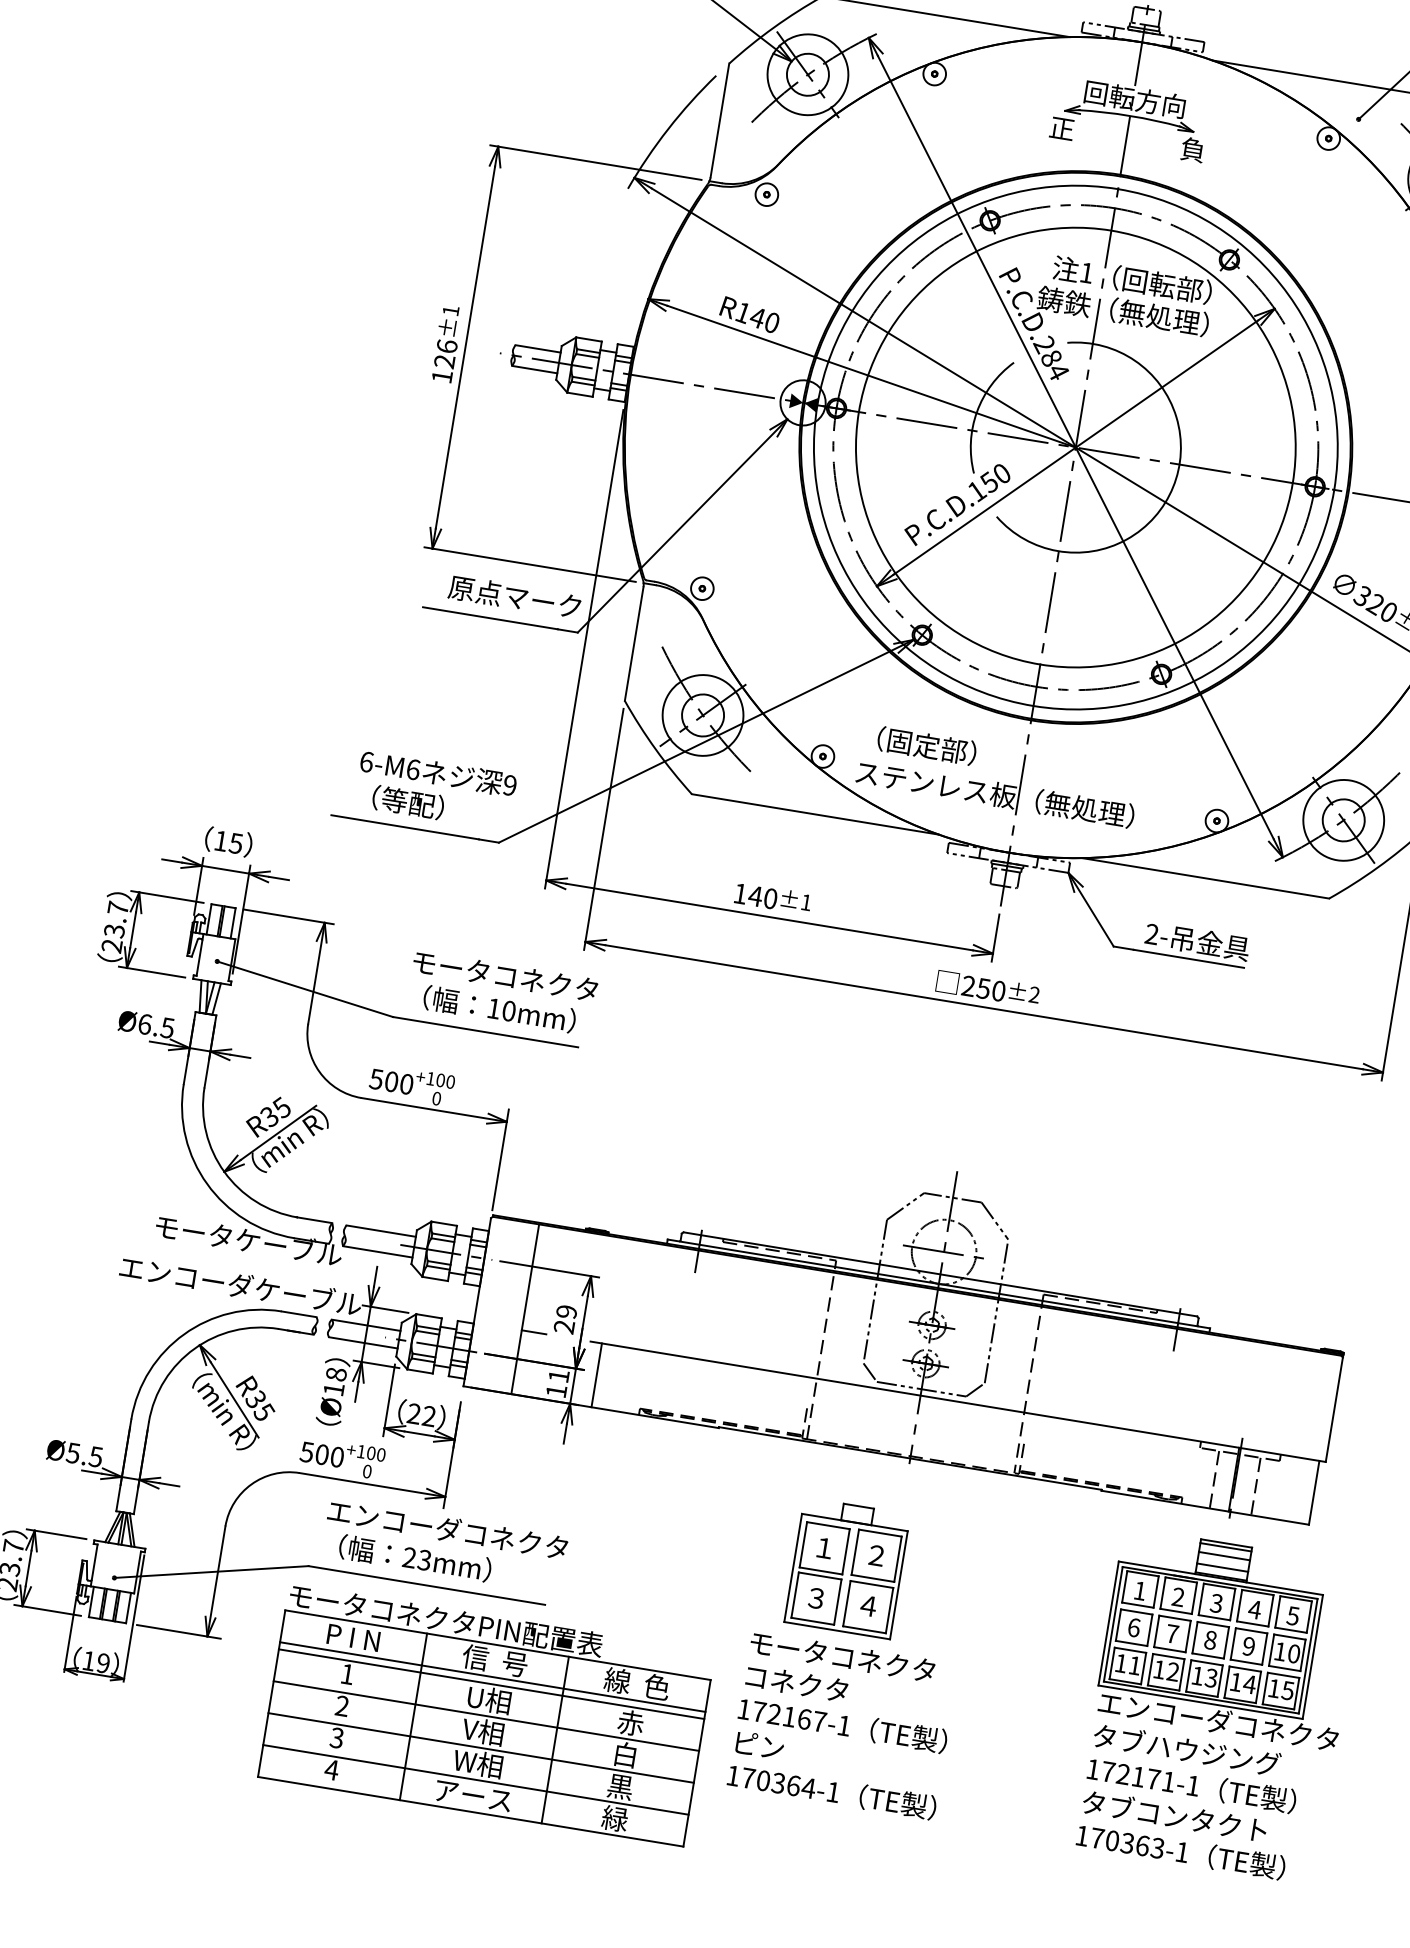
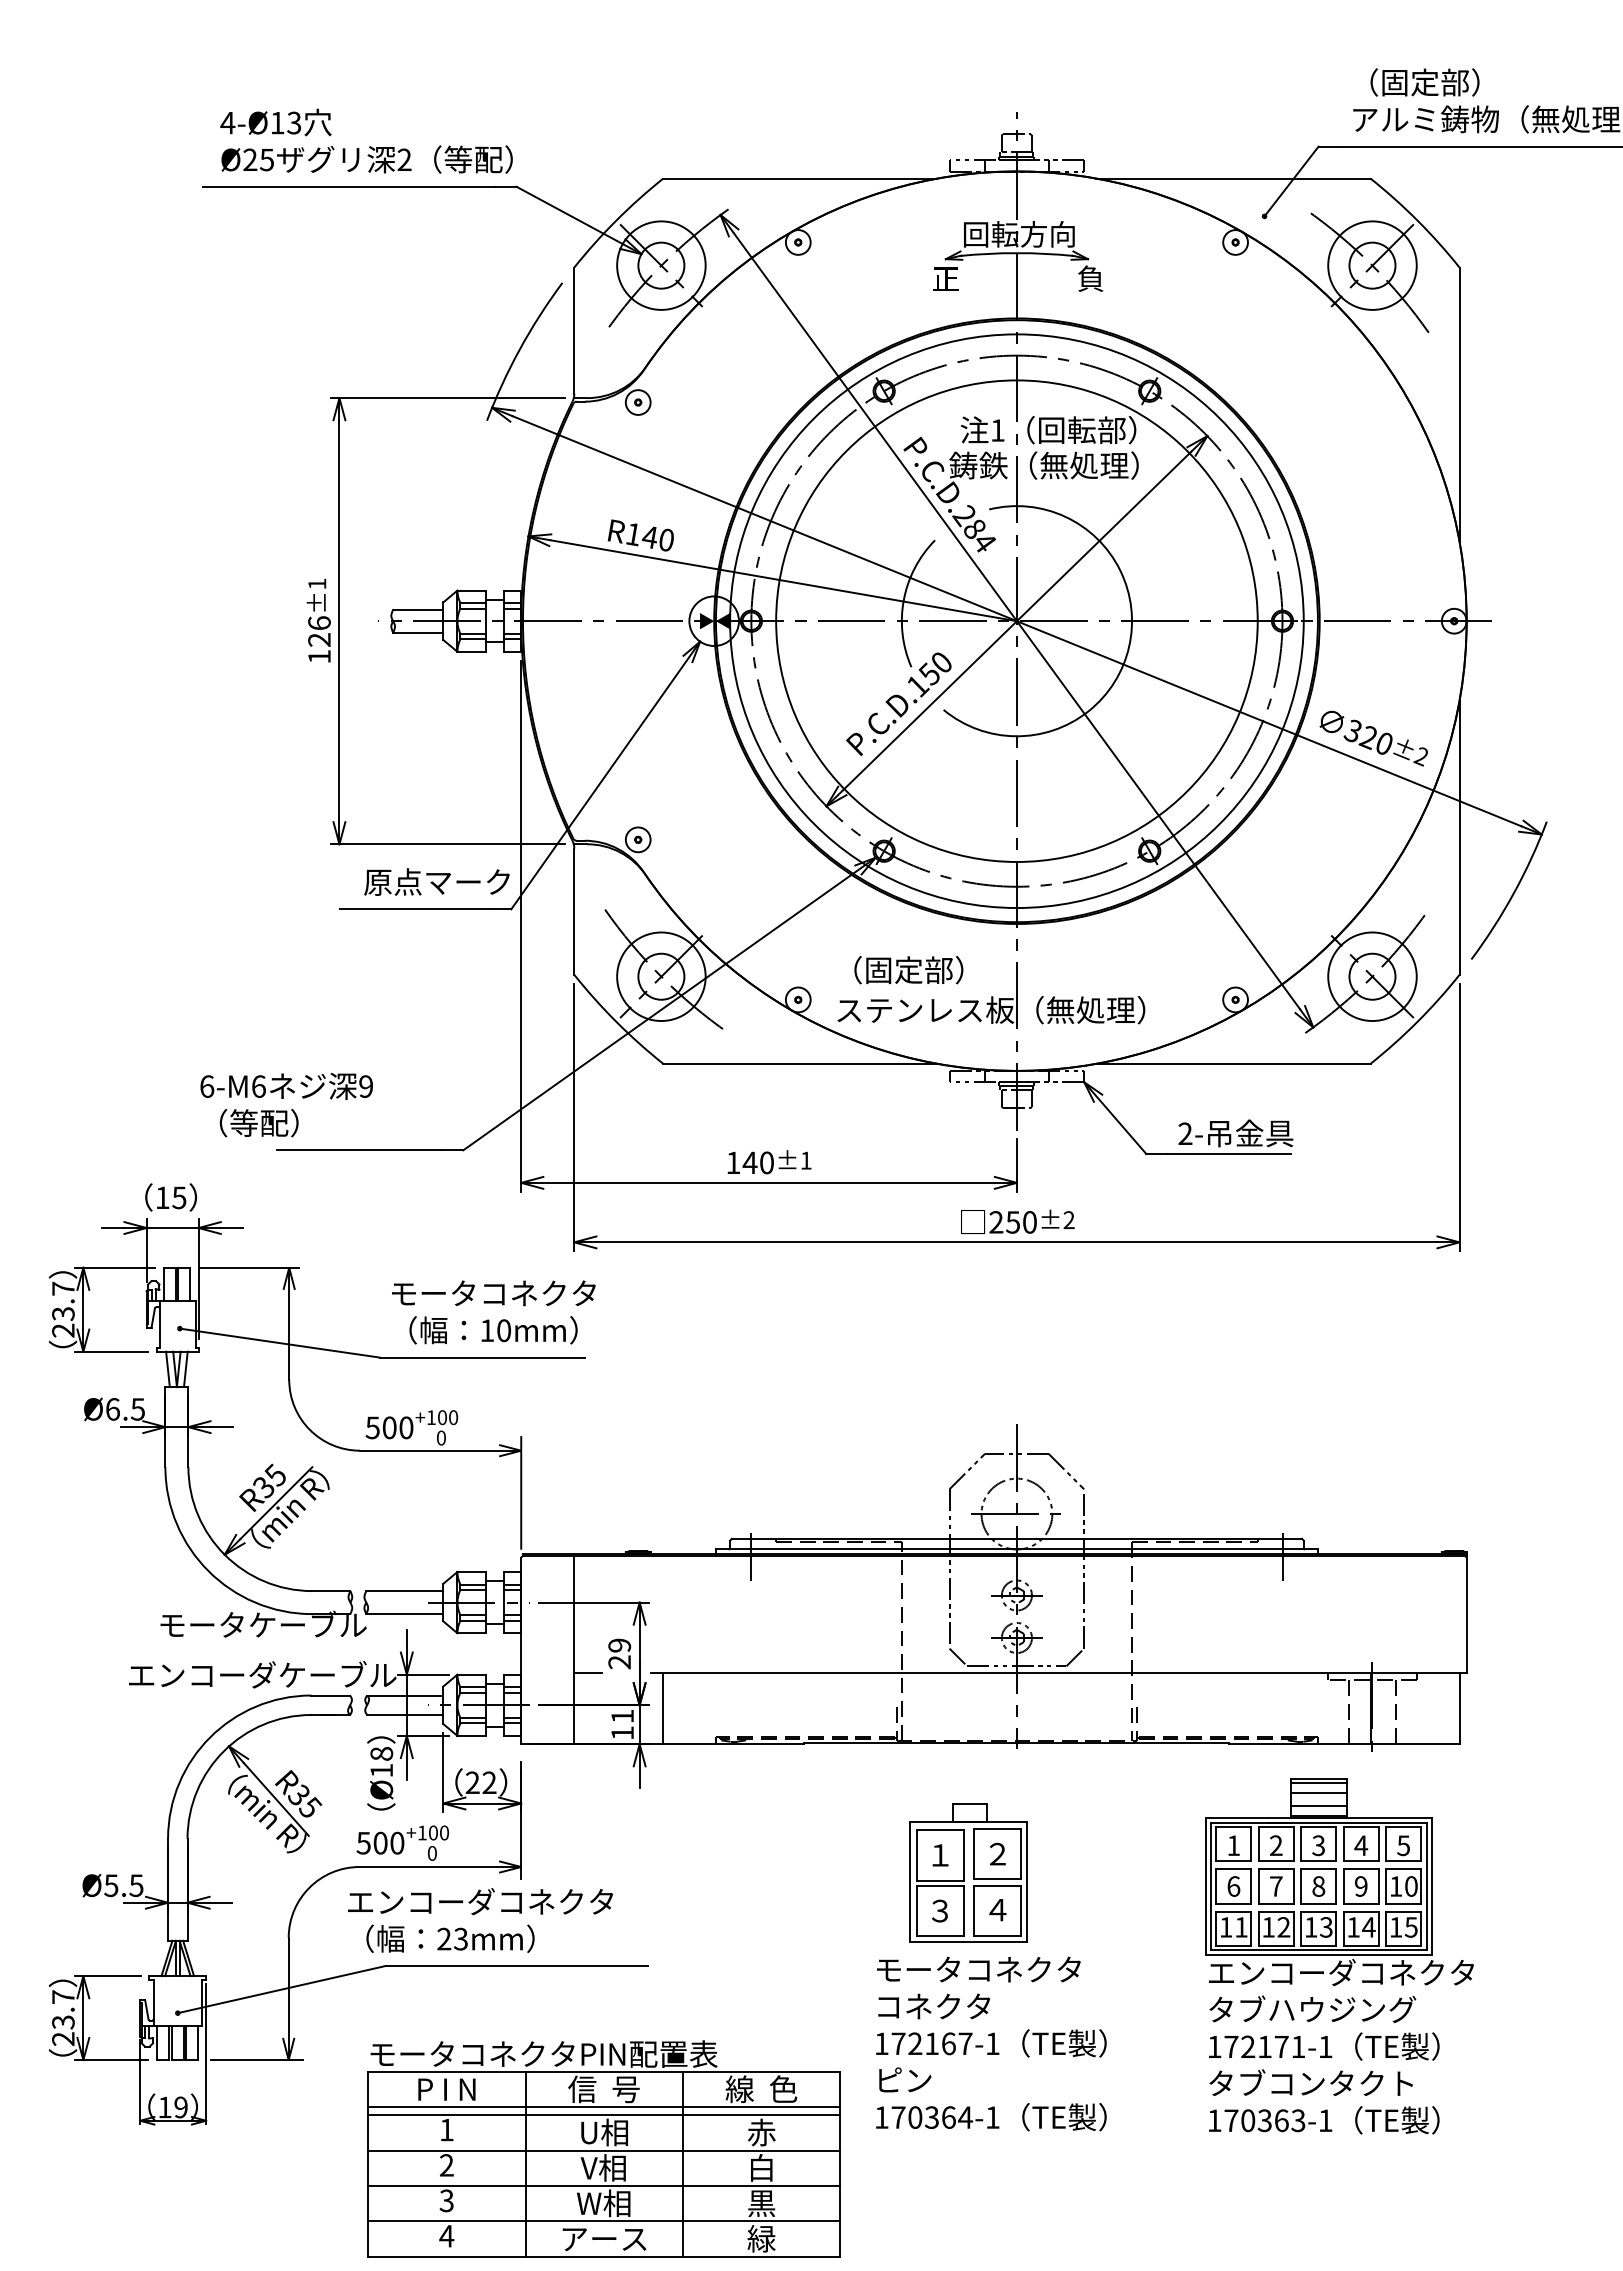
text: (435, 790) -> (286, 1105), moved
text: (444, 1546) -> (480, 1920), moved
part: (1219, 1706) -> (1339, 1956), moved
part: (485, 1714) -> (603, 2148), moved

